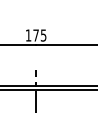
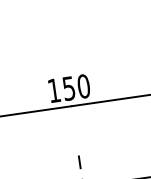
text: (39, 35) -> (75, 87), 175 -> 150

